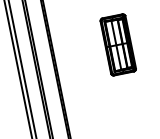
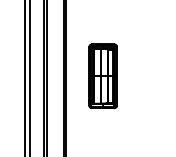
part: (117, 45) -> (102, 76), moved

